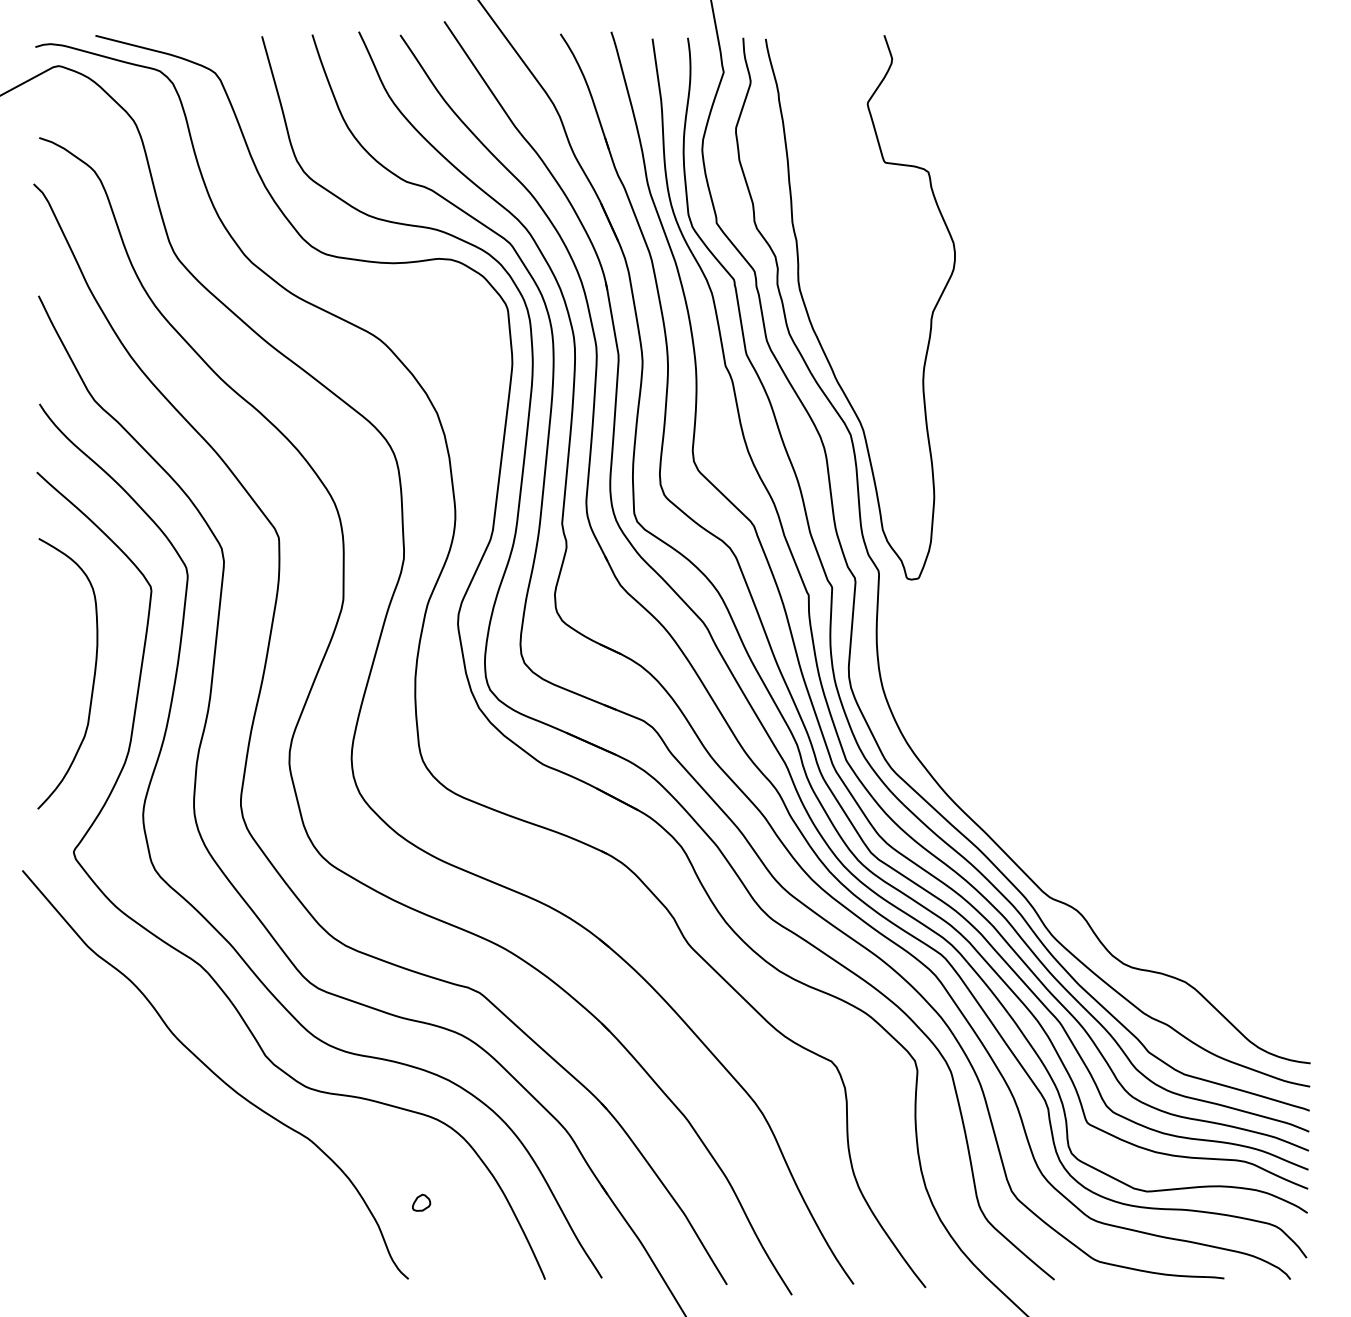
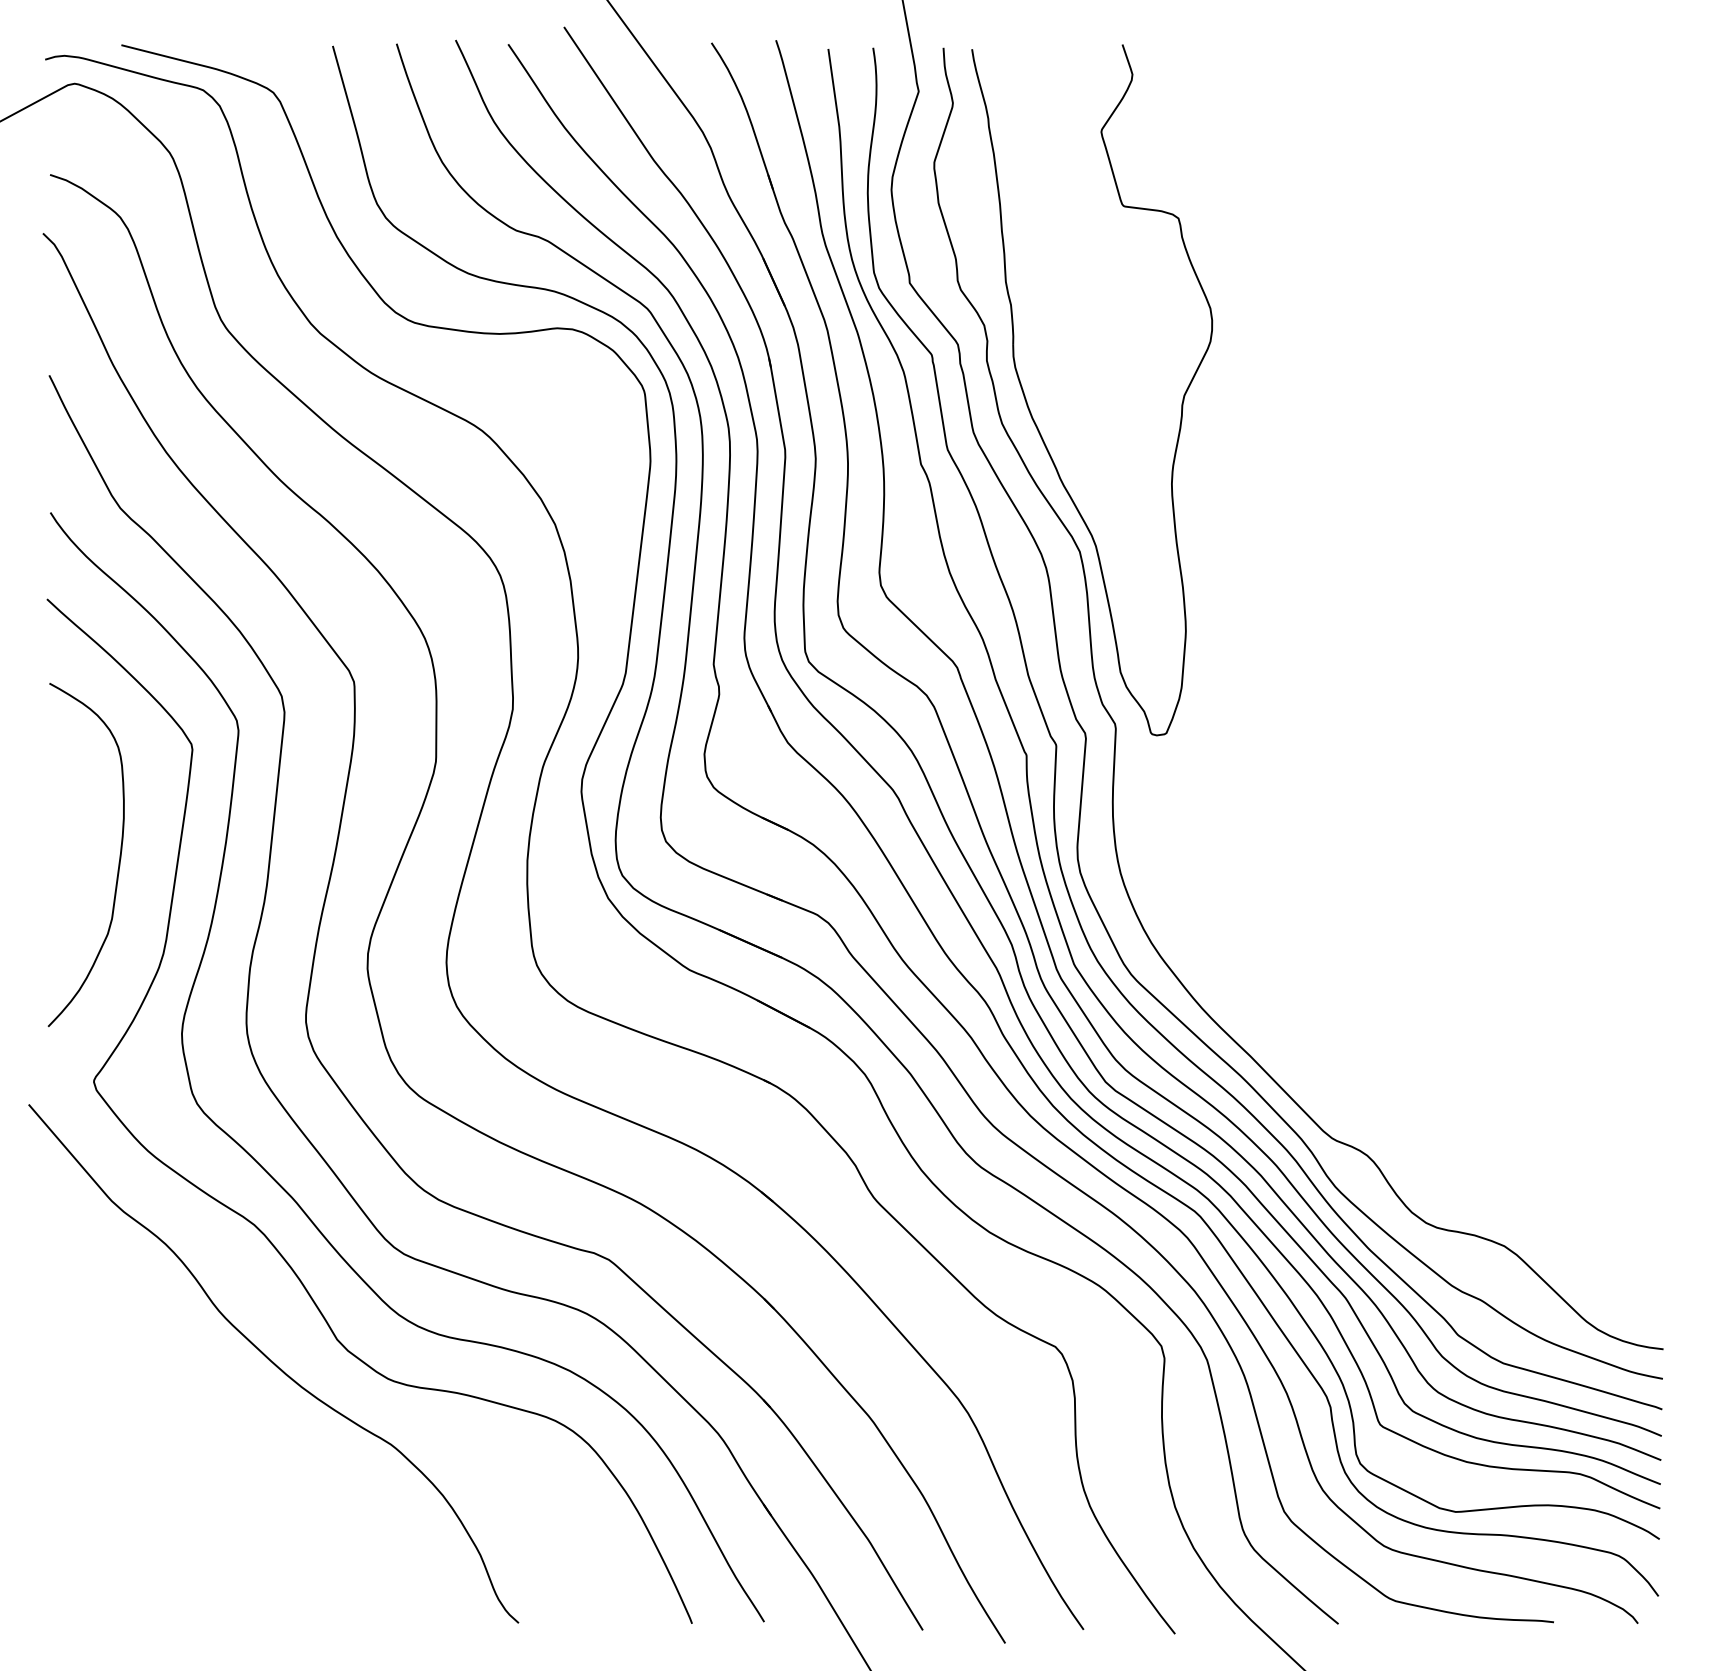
part: (421, 1203) -> (535, 1526), removed

